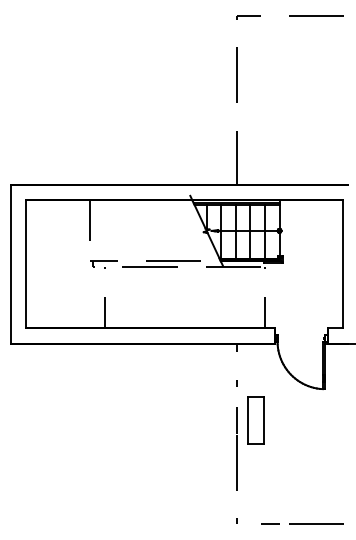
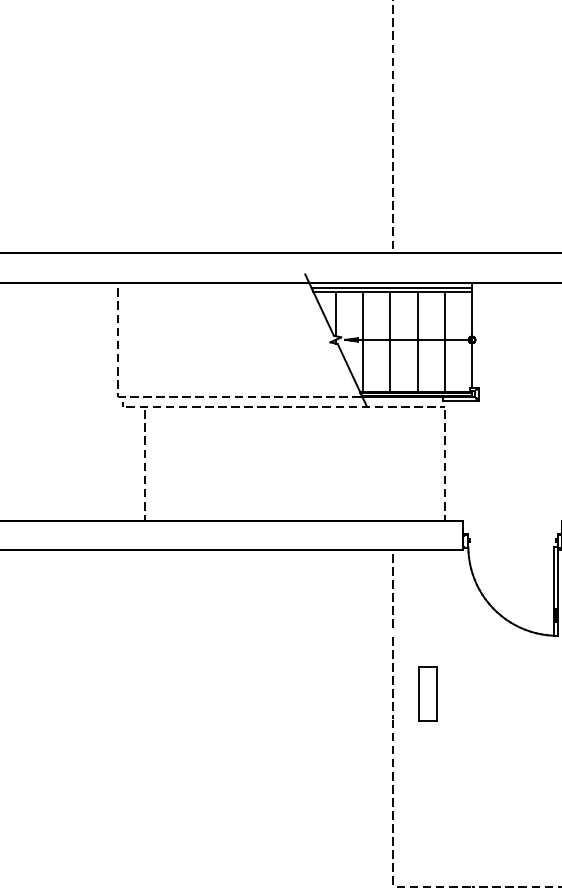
part: (255, 420) -> (427, 694), size x0.6

